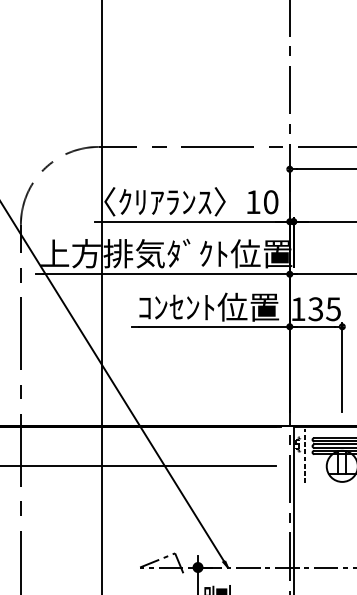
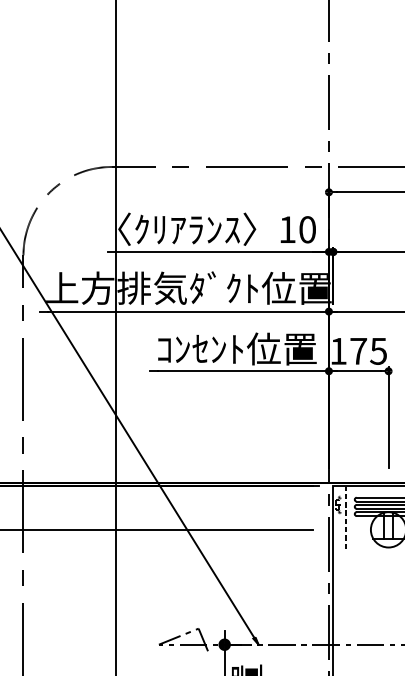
text: (315, 308) -> (358, 350), 135 -> 175

